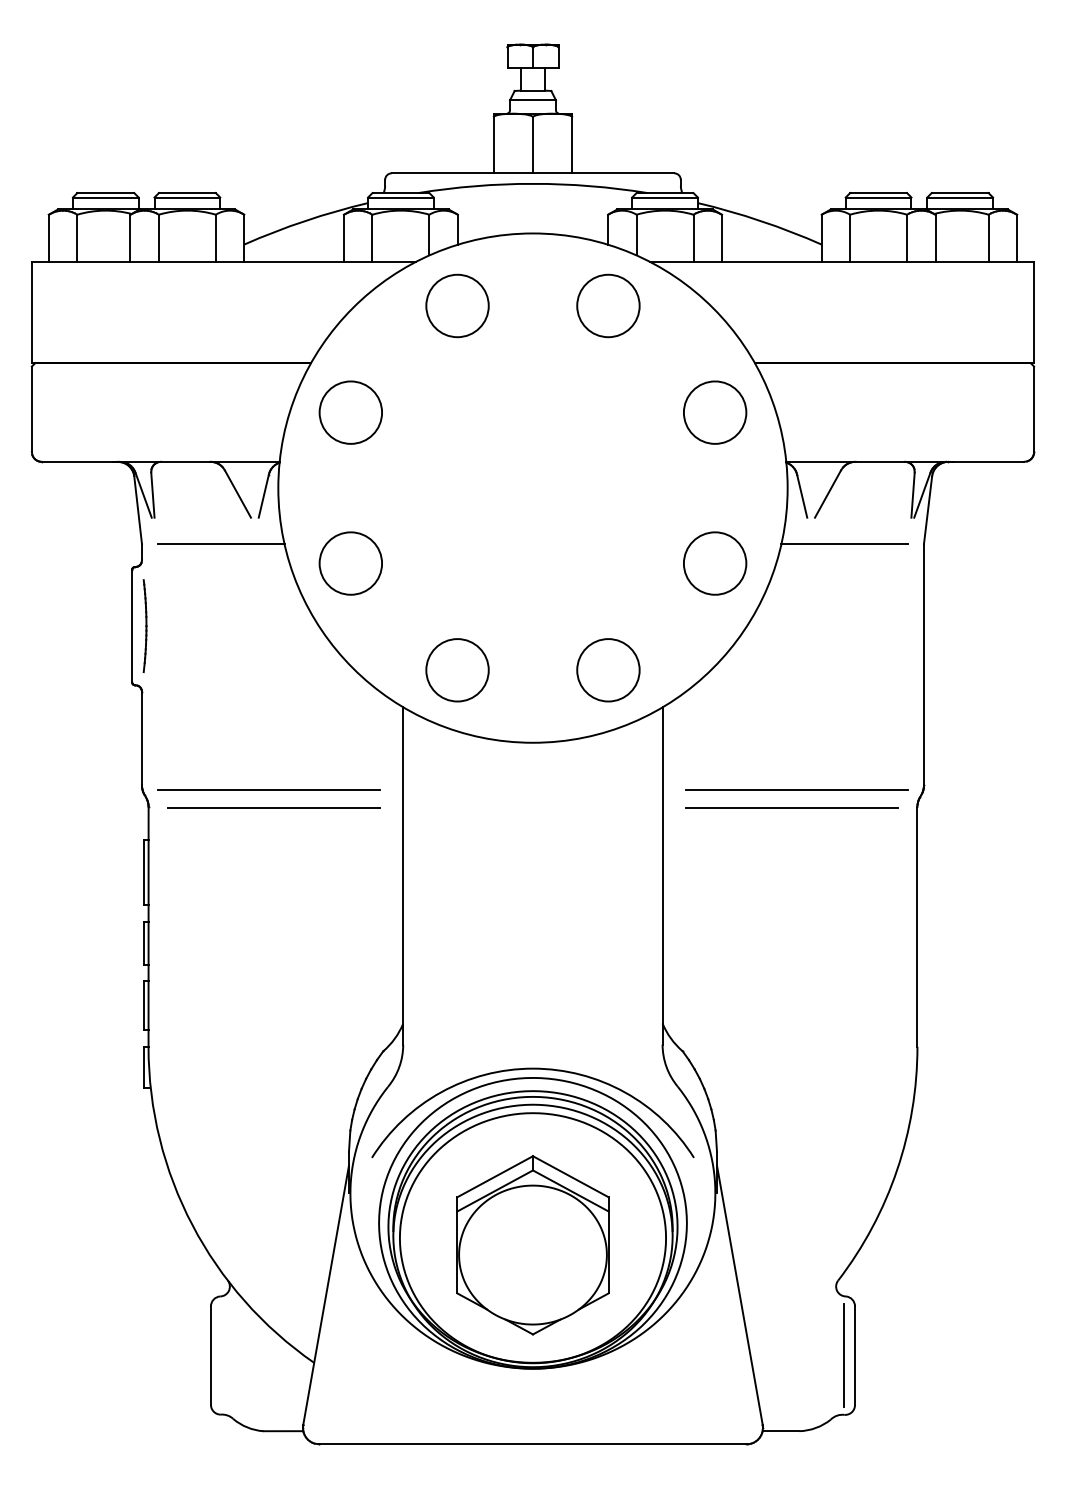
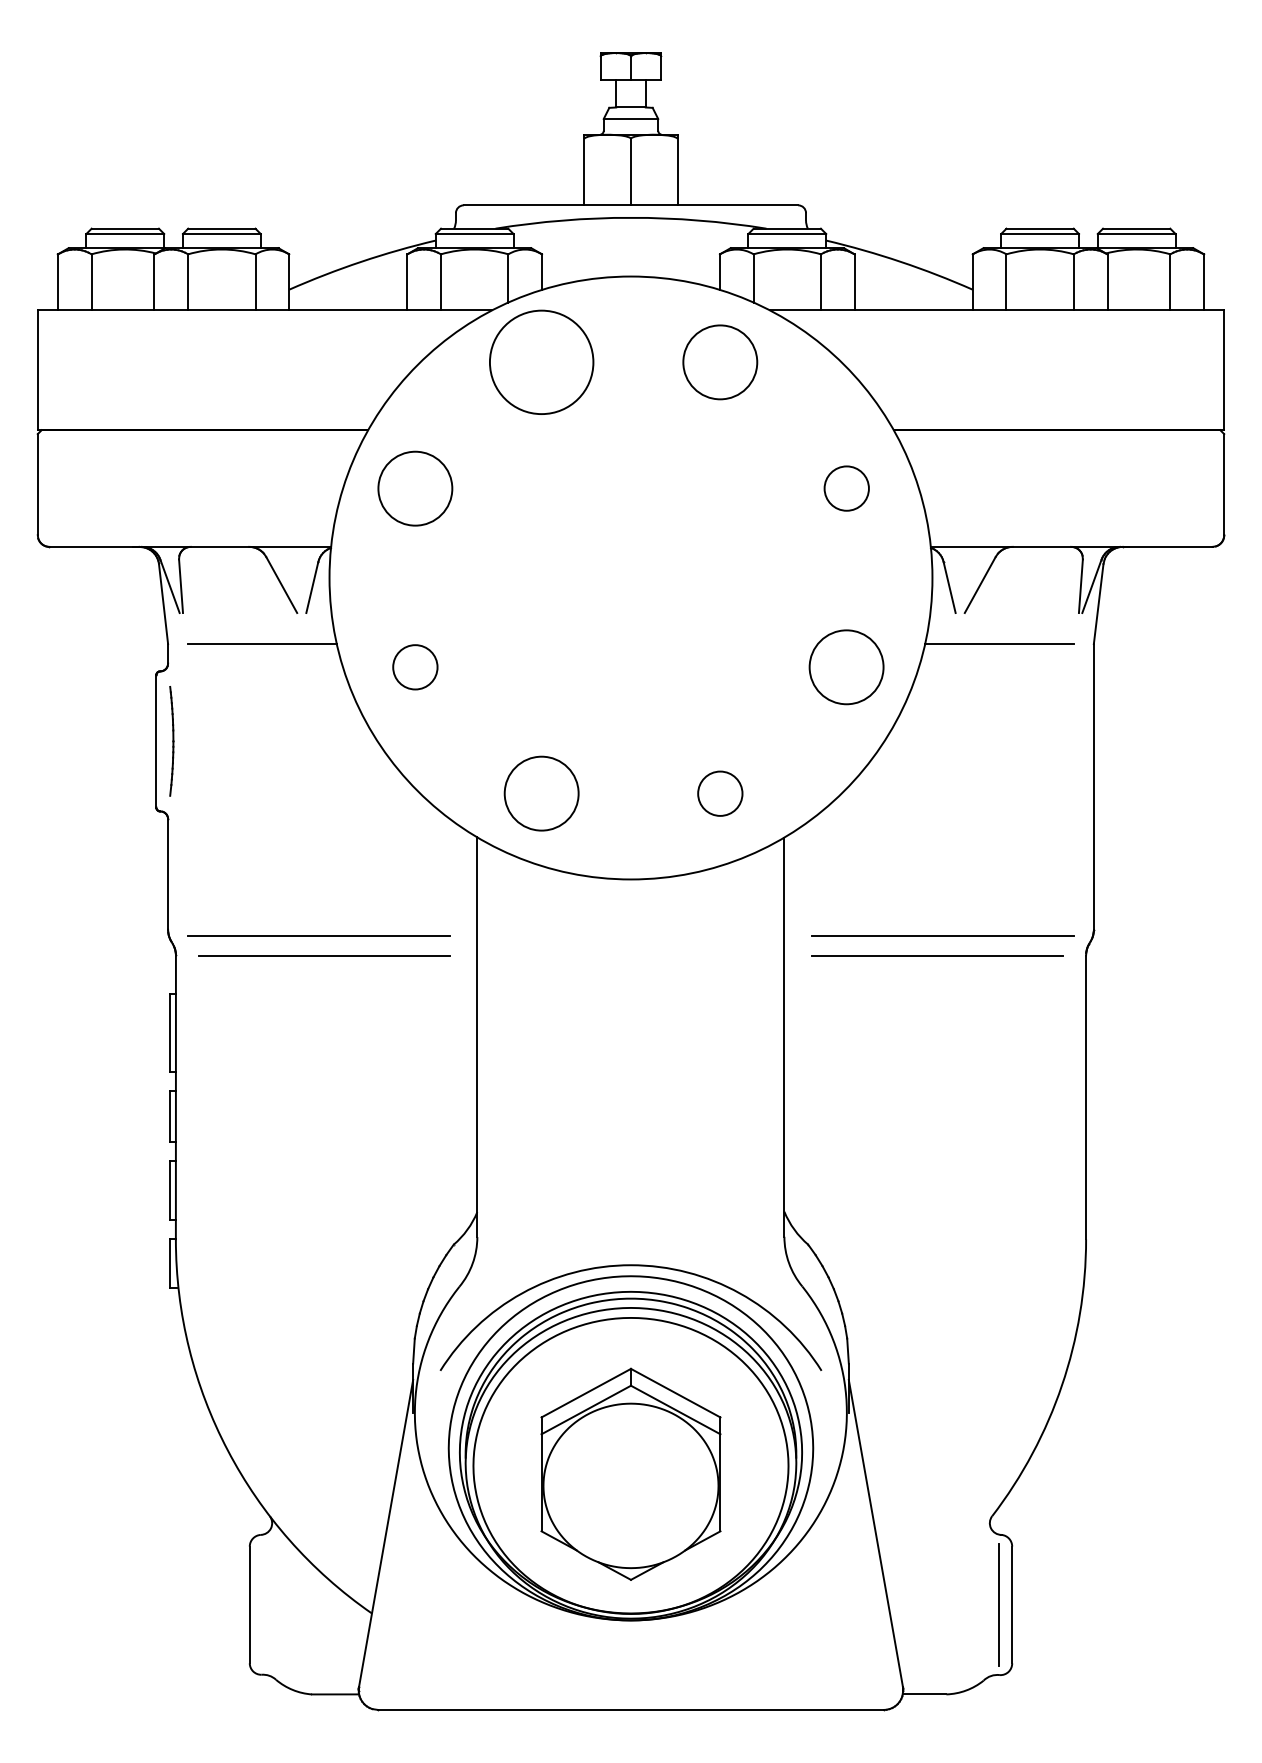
circle: (457, 305) -> (541, 361), size x1.4
circle: (715, 412) -> (847, 488), size x0.6
circle: (350, 563) -> (414, 667), size x0.6
circle: (608, 670) -> (720, 793), size x0.6

